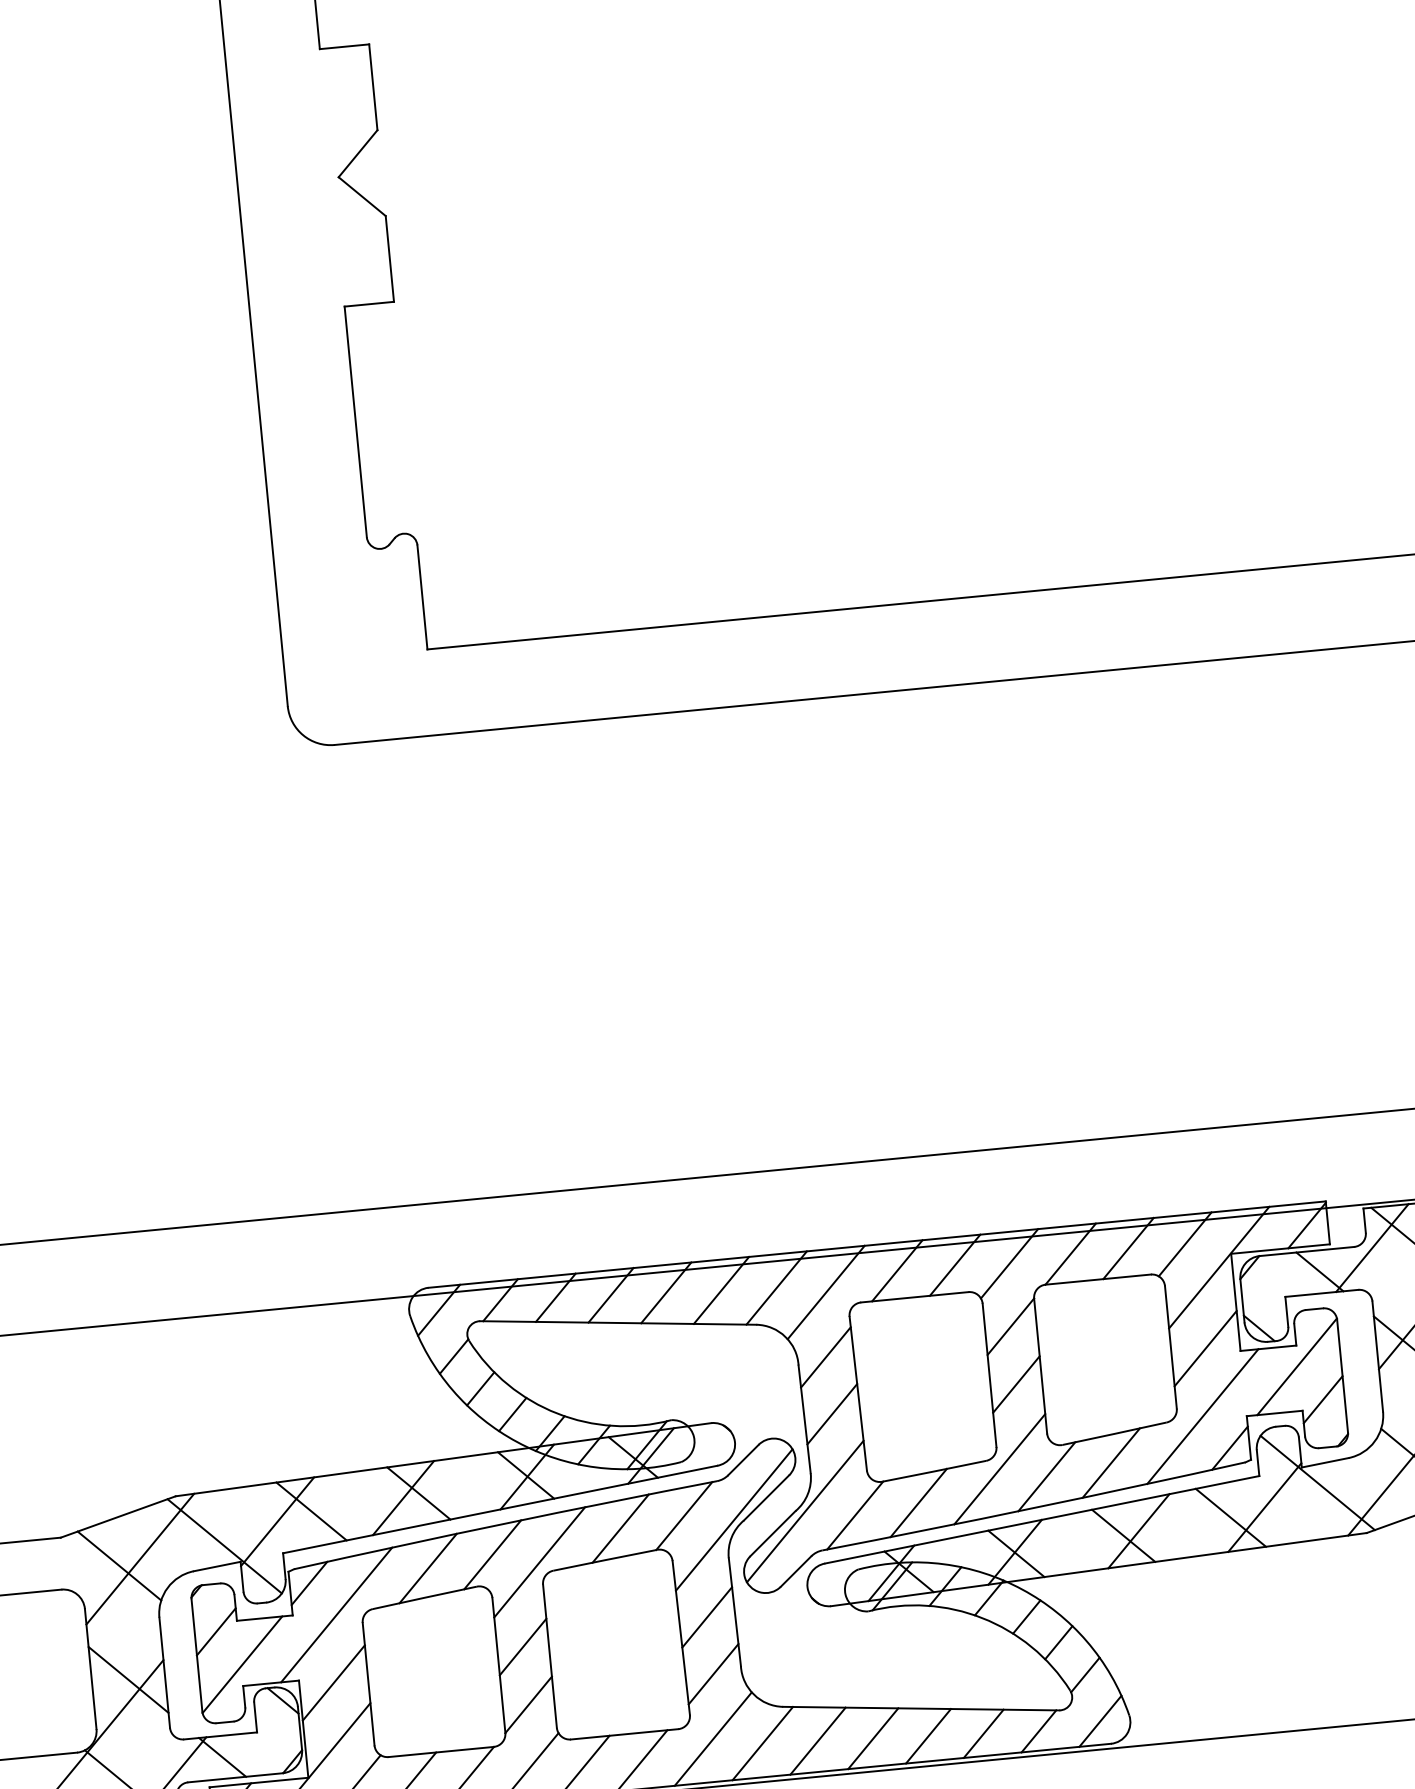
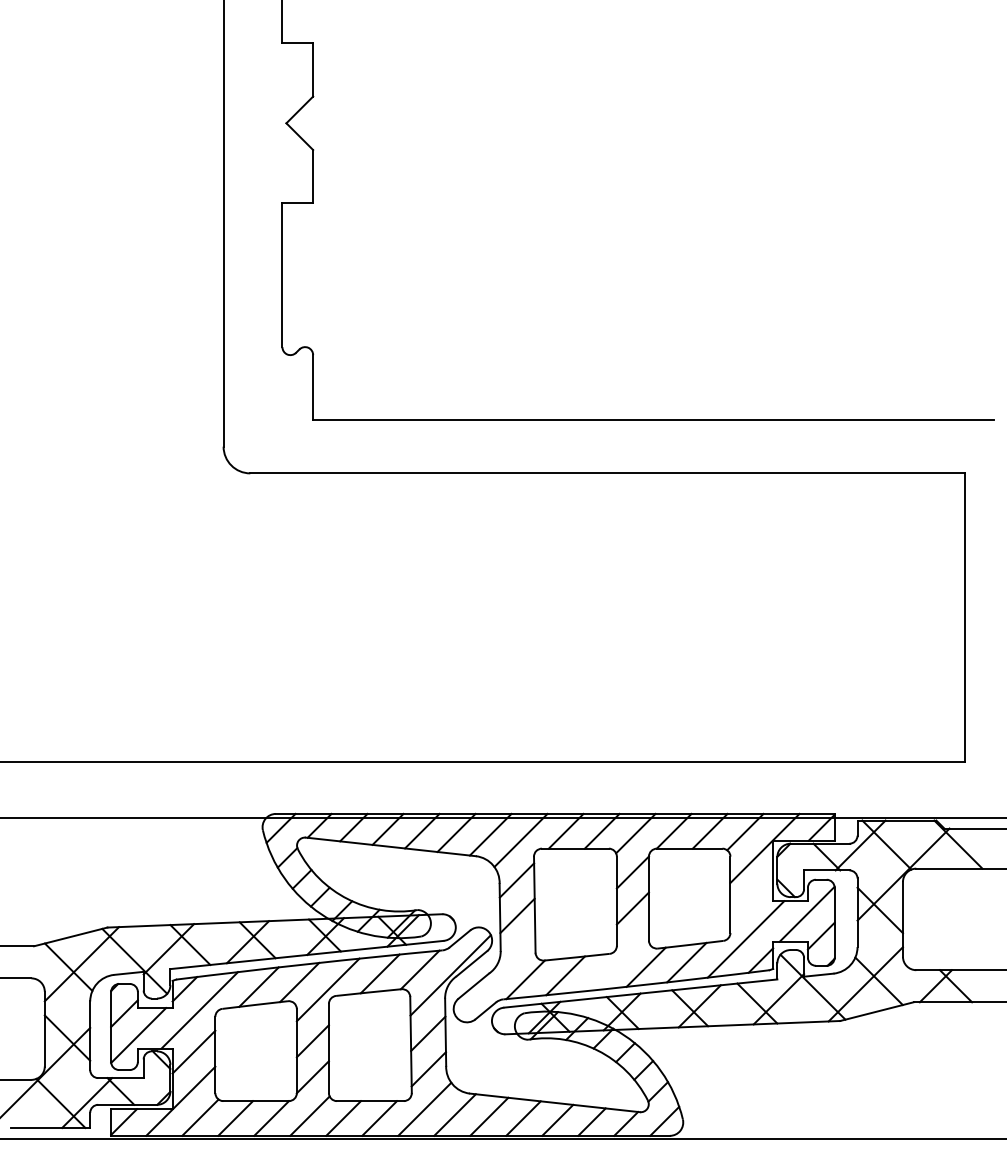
line: (1205, 1348) -> (751, 897), removed
line: (999, 1468) -> (617, 959), removed
line: (804, 1511) -> (494, 974), removed

